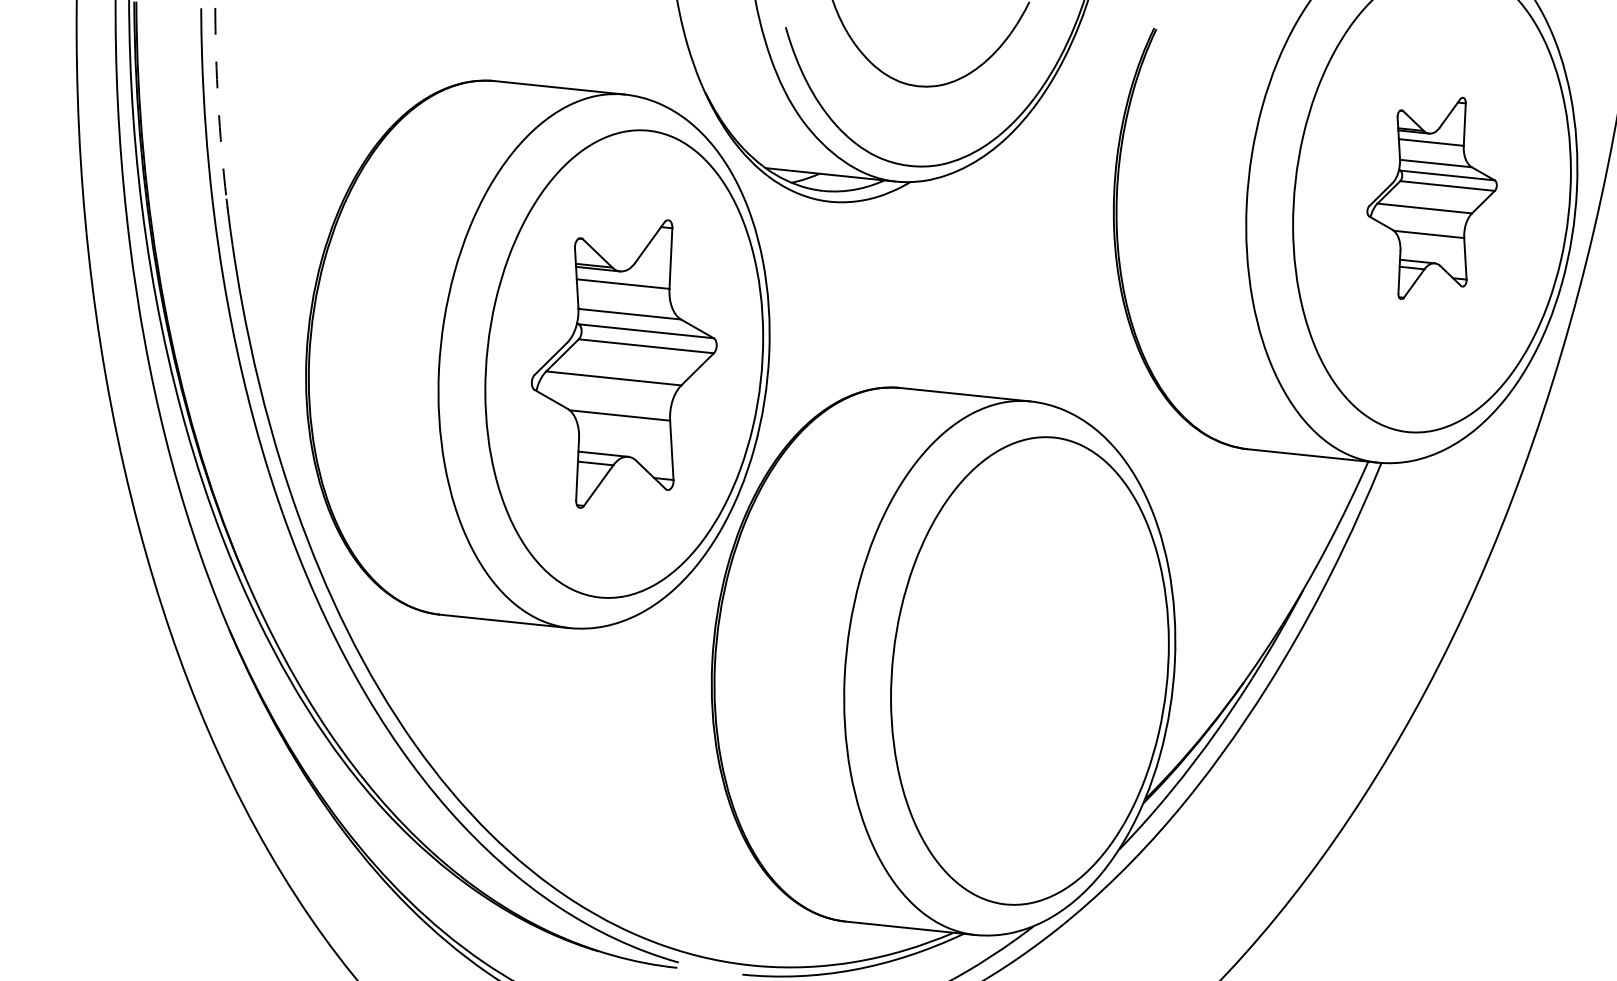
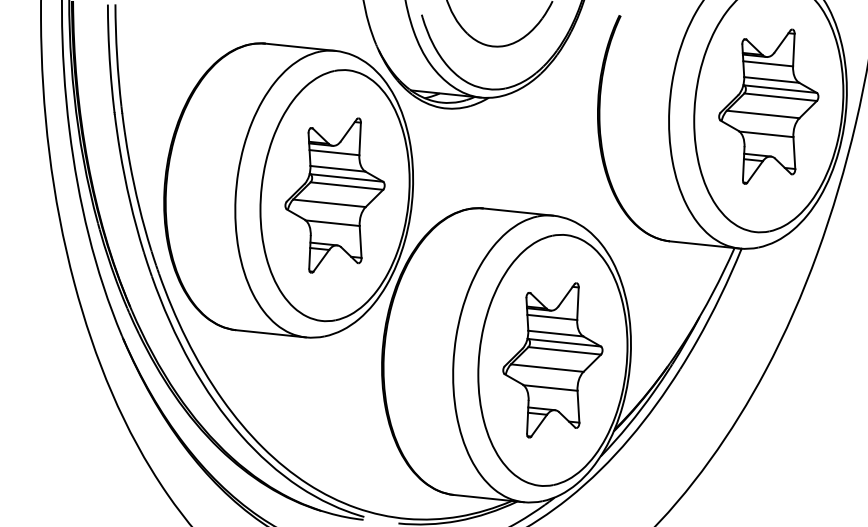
arc: (219, 103) -> (117, 55), dashed -> solid
part: (1431, 198) -> (768, 106), size x1.43
part: (1029, 671) -> (552, 360), added

